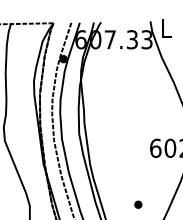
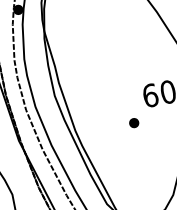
part: (138, 204) -> (134, 122), moved

